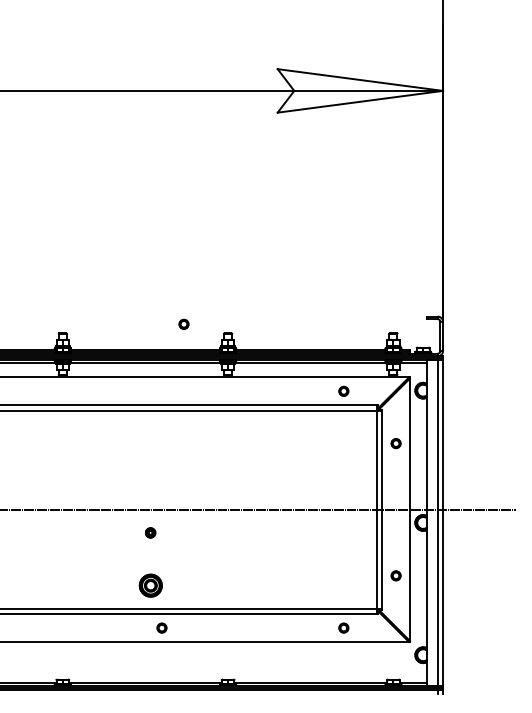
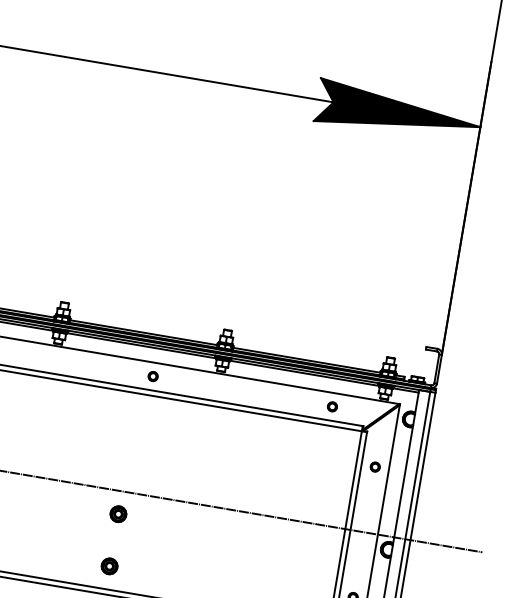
fill: (360, 90) -> (399, 113), added
part: (183, 323) -> (152, 375), moved
part: (150, 532) -> (118, 513), size x1.67
part: (150, 585) -> (109, 566), size x0.71

